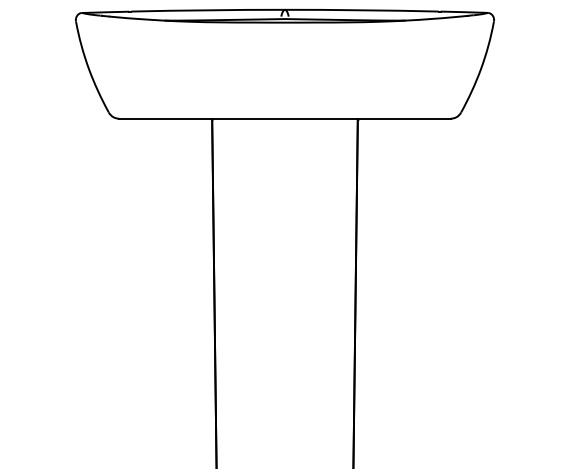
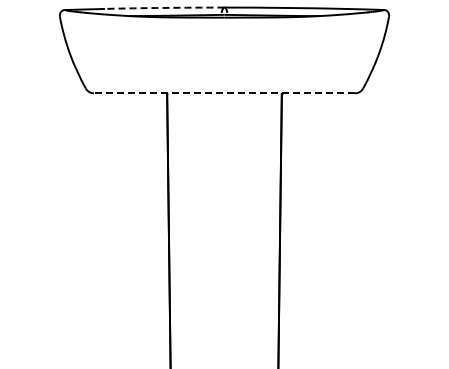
arc: (207, 9) -> (163, 7), solid -> dashed
line: (285, 118) -> (224, 93), solid -> dashed

